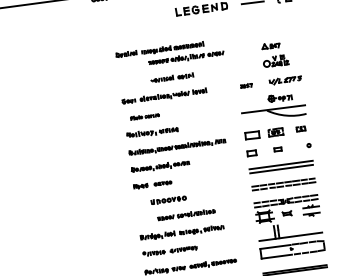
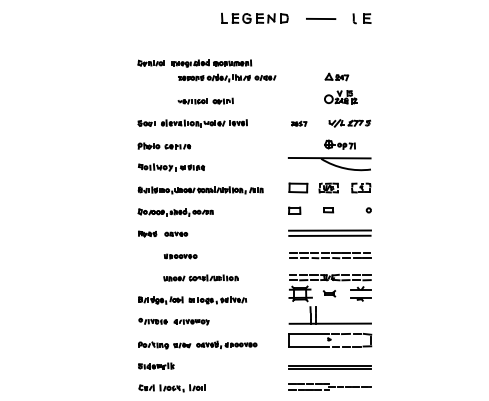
part: (144, 116) -> (164, 145), size x1.43
part: (301, 128) -> (361, 187), size x1.67
part: (168, 200) -> (180, 256), size x0.71

